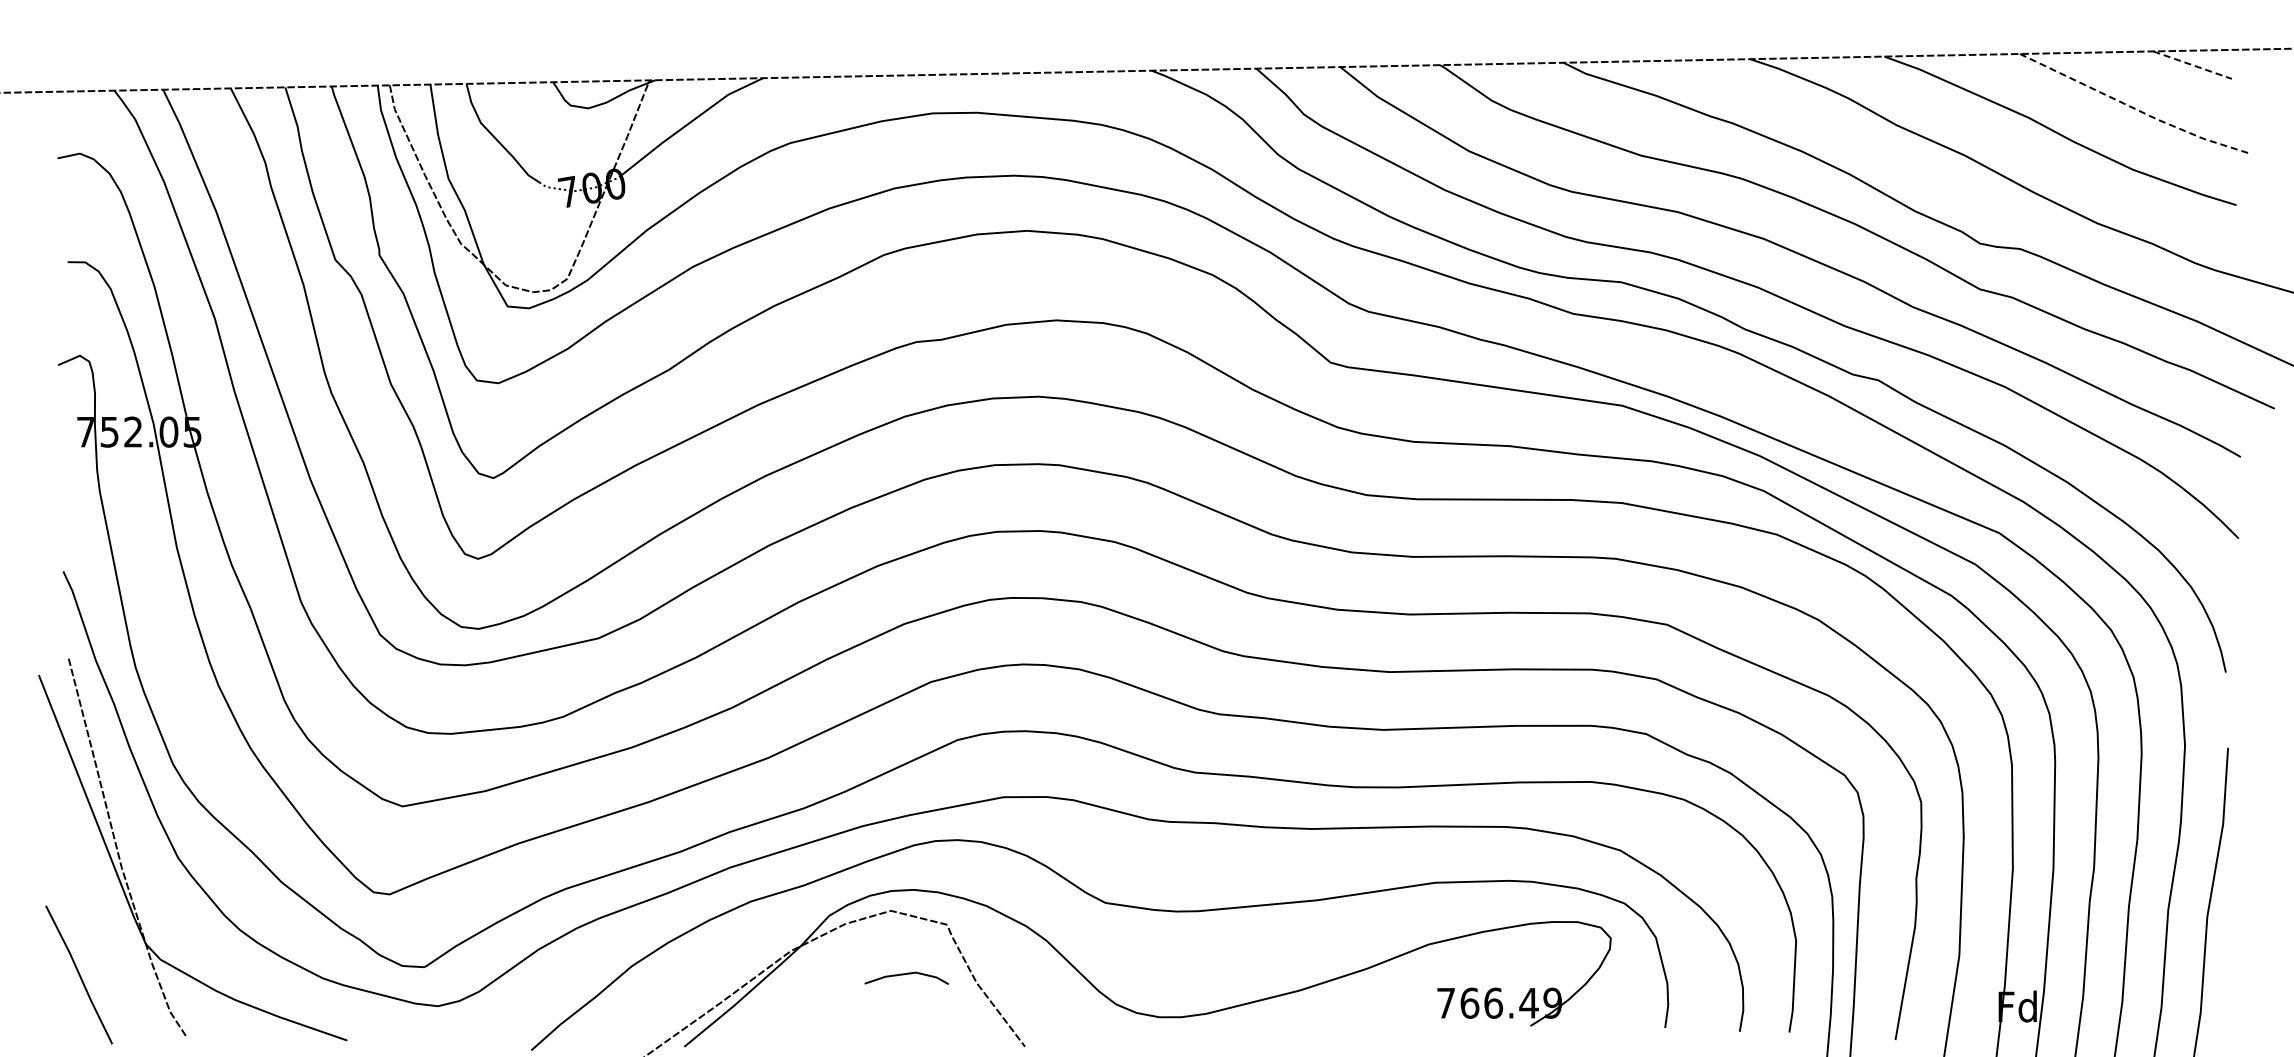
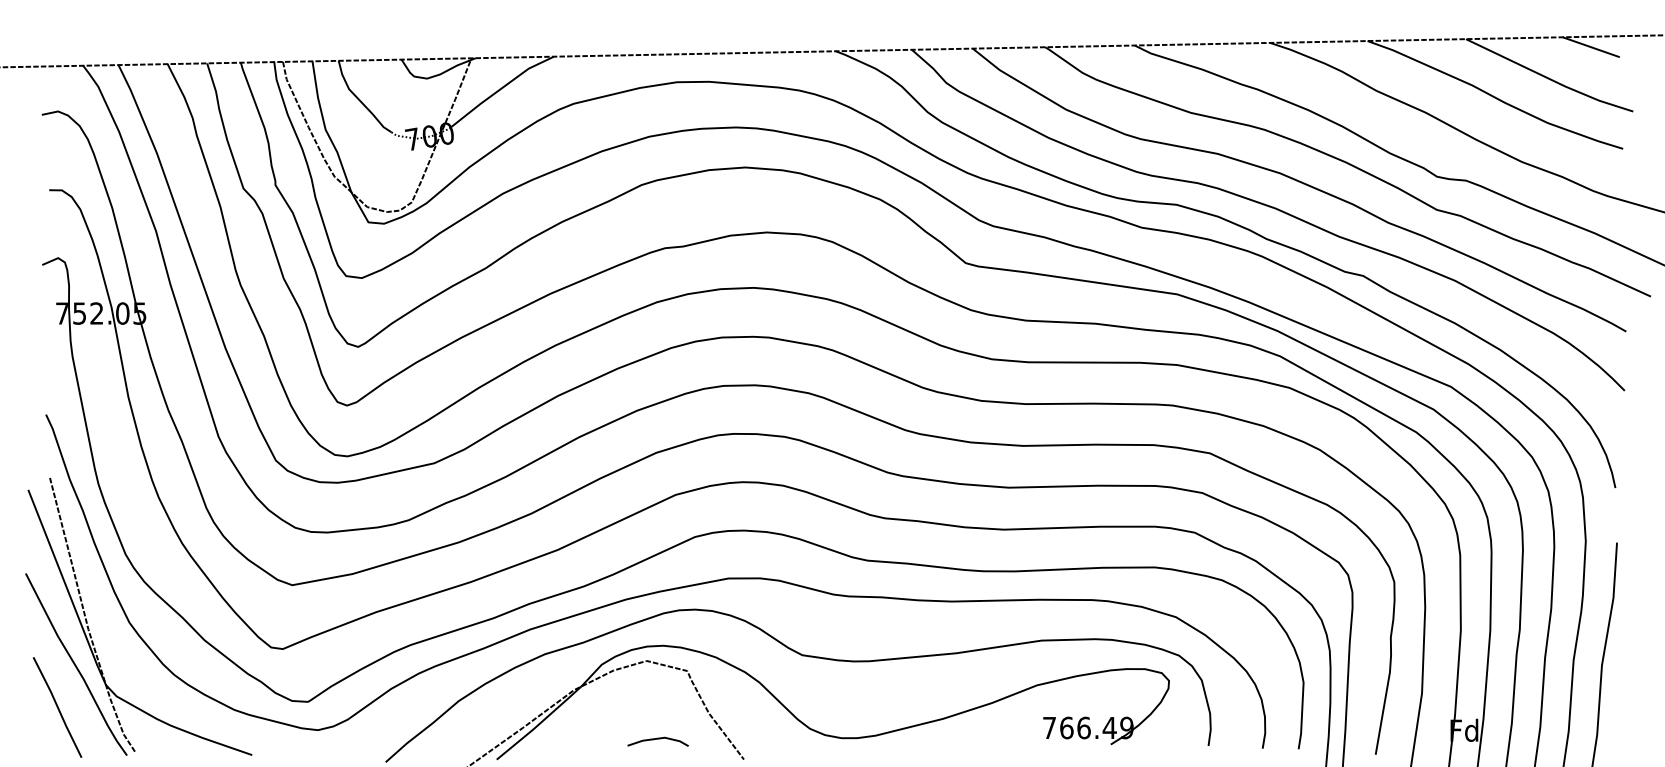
line: (2192, 65) -> (1591, 47), dashed -> solid
line: (2135, 109) -> (1549, 79), dashed -> solid
curve: (103, 915) -> (75, 664), added
line: (904, 975) -> (656, 739), moved

